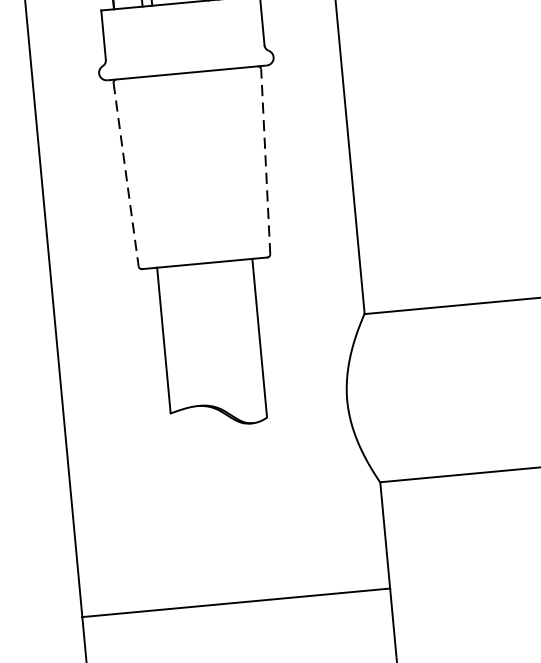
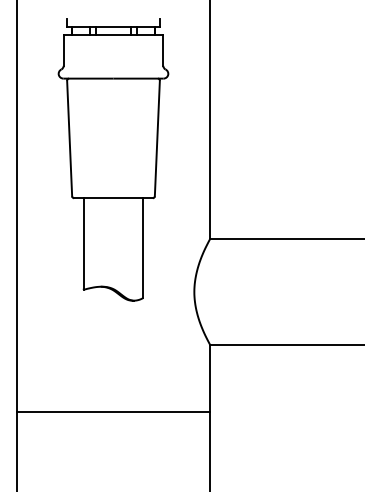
line: (265, 161) -> (157, 138), dashed -> solid
line: (125, 174) -> (69, 138), dashed -> solid

